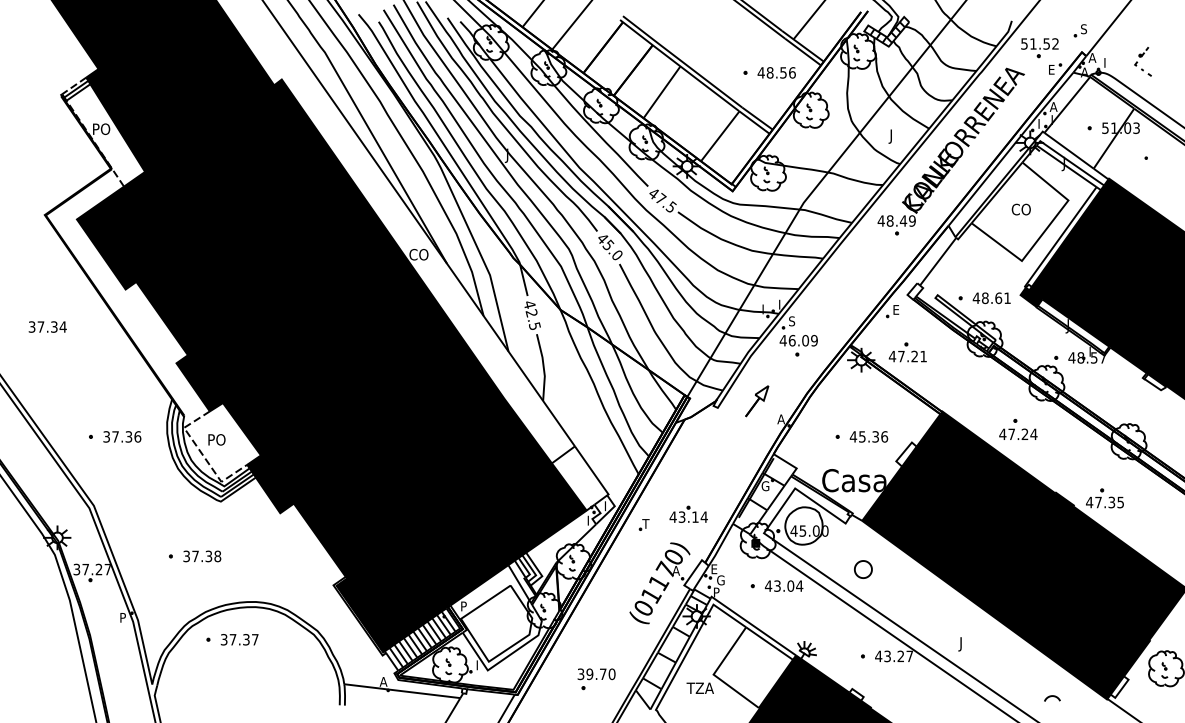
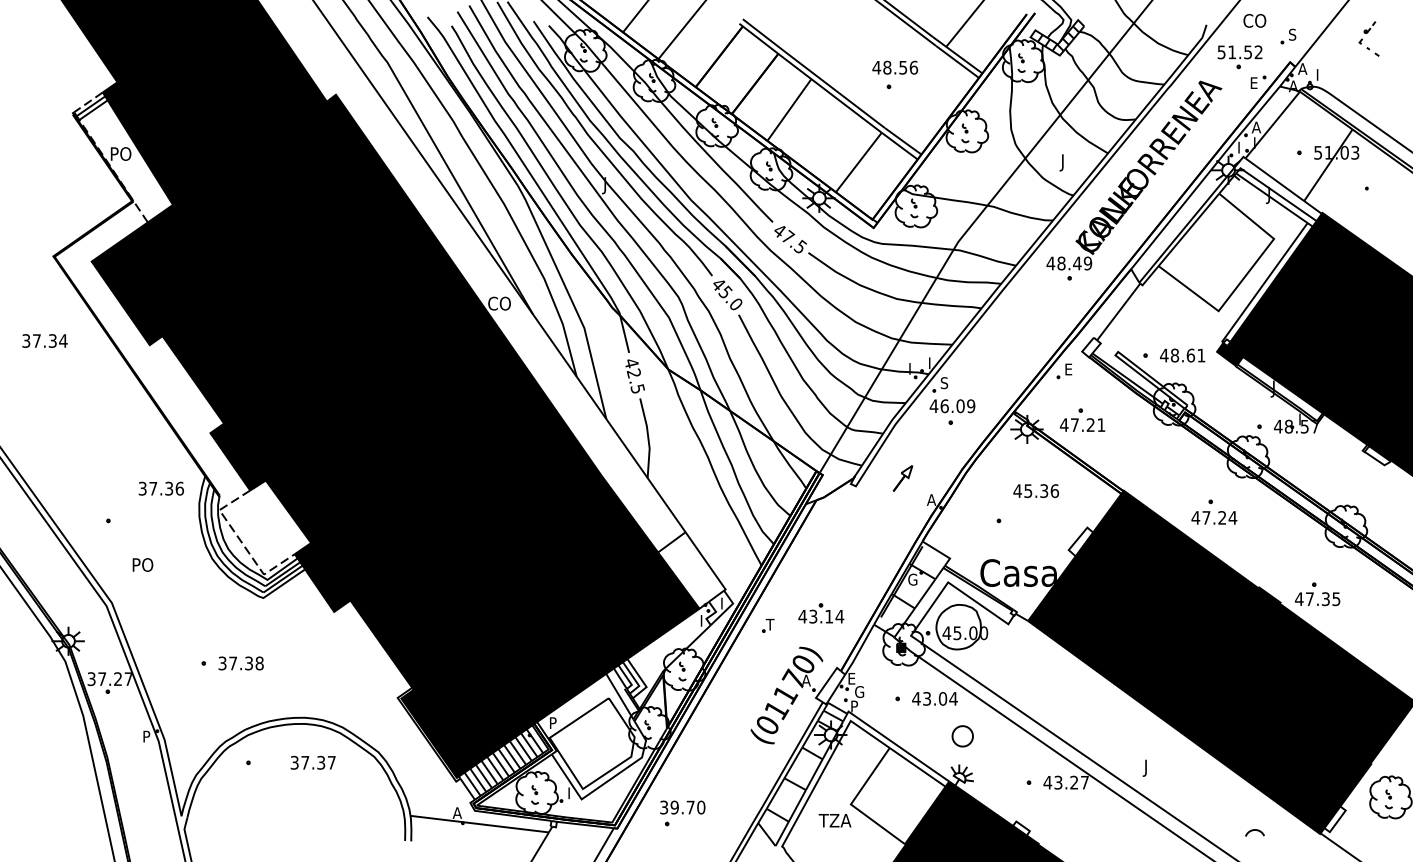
part: (1142, 61) -> (1368, 38), moved
text: (776, 72) -> (894, 67), moved
text: (1020, 209) -> (1253, 20), moved
text: (47, 326) -> (44, 340), moved
part: (757, 401) -> (903, 478), size x0.7
text: (122, 436) -> (161, 488), moved
text: (868, 436) -> (1035, 490), moved
text: (216, 439) -> (142, 564), moved
part: (863, 569) -> (962, 736), moved
text: (239, 639) -> (312, 762), moved
part: (596, 679) -> (682, 813), moved

